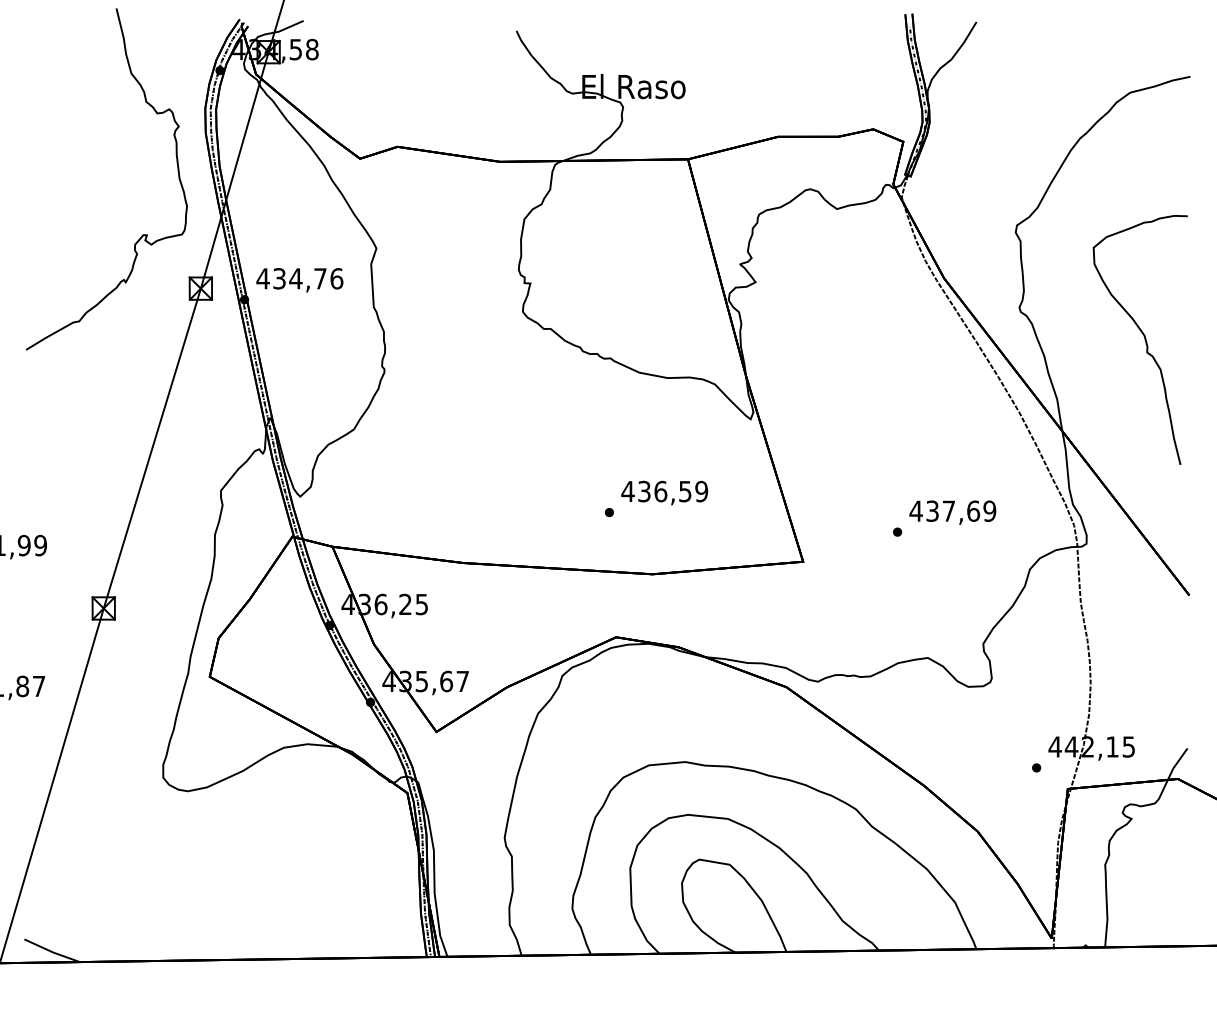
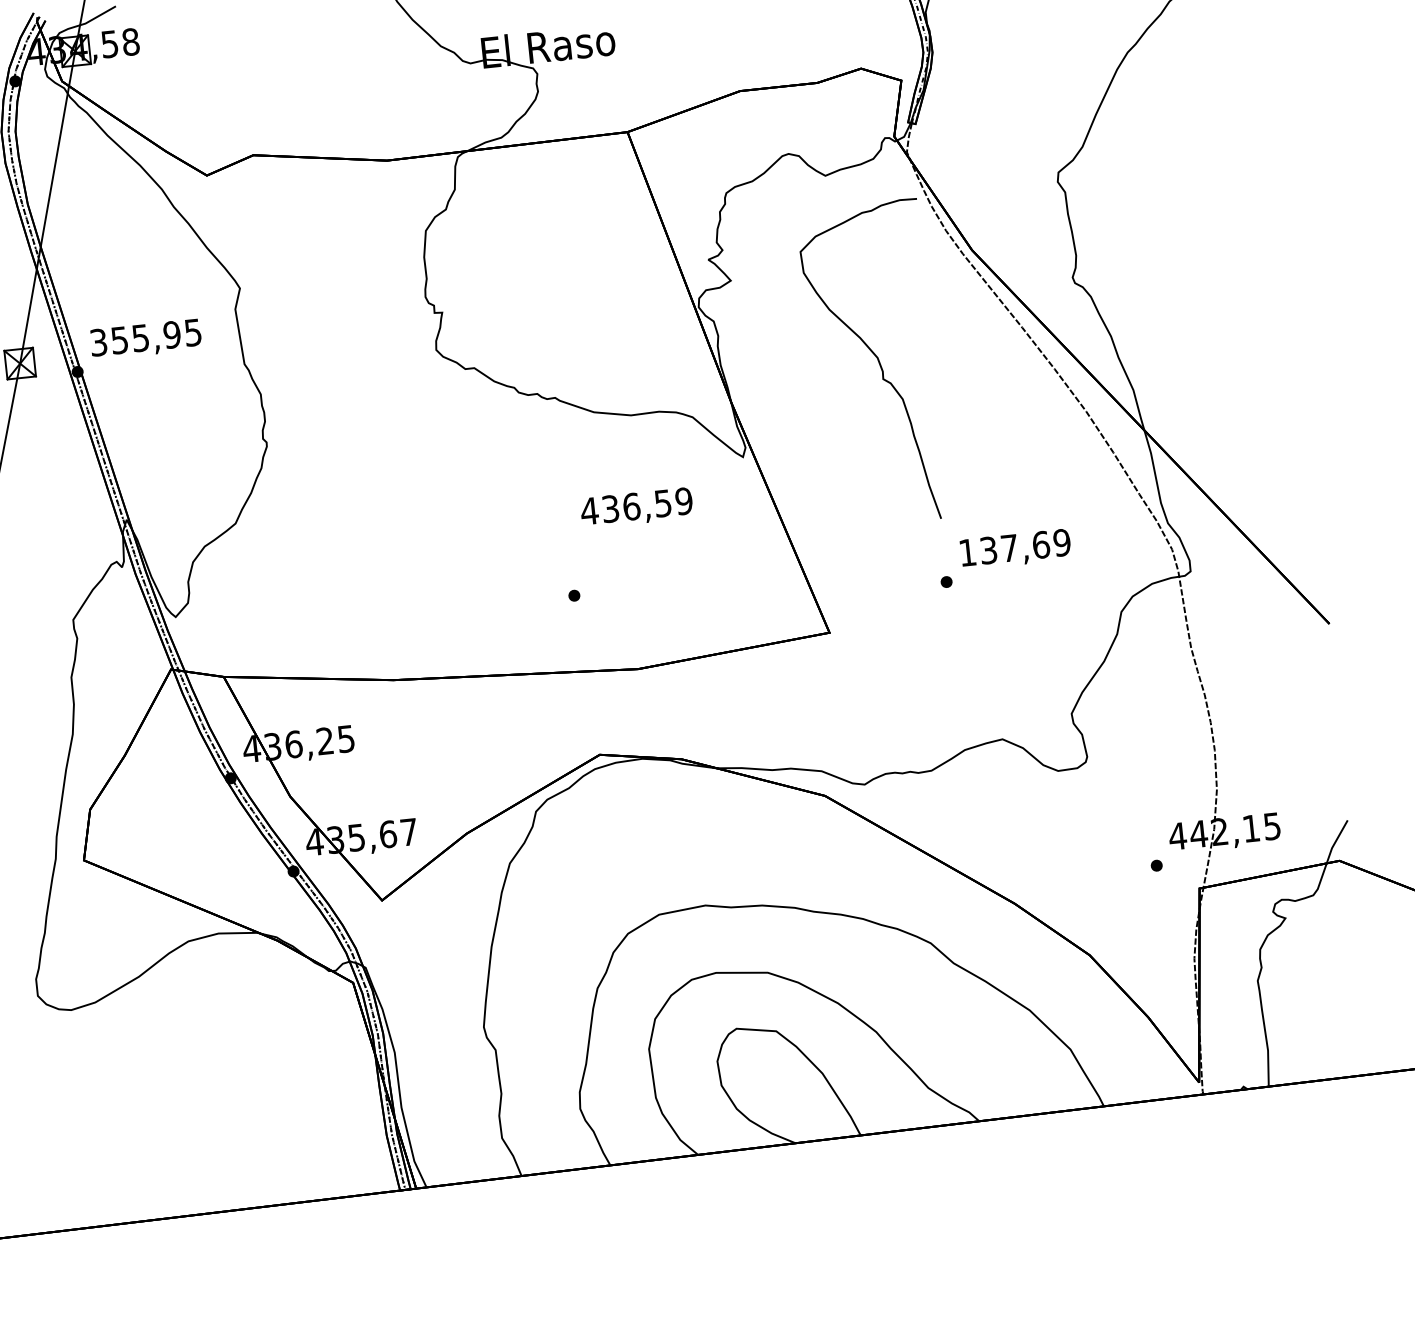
text: (299, 278) -> (145, 337), 434,76 -> 355,95
curve: (1143, 336) -> (876, 359), moved
text: (664, 492) -> (636, 507), moved
text: (915, 510) -> (966, 551), 437,69 -> 137,69

